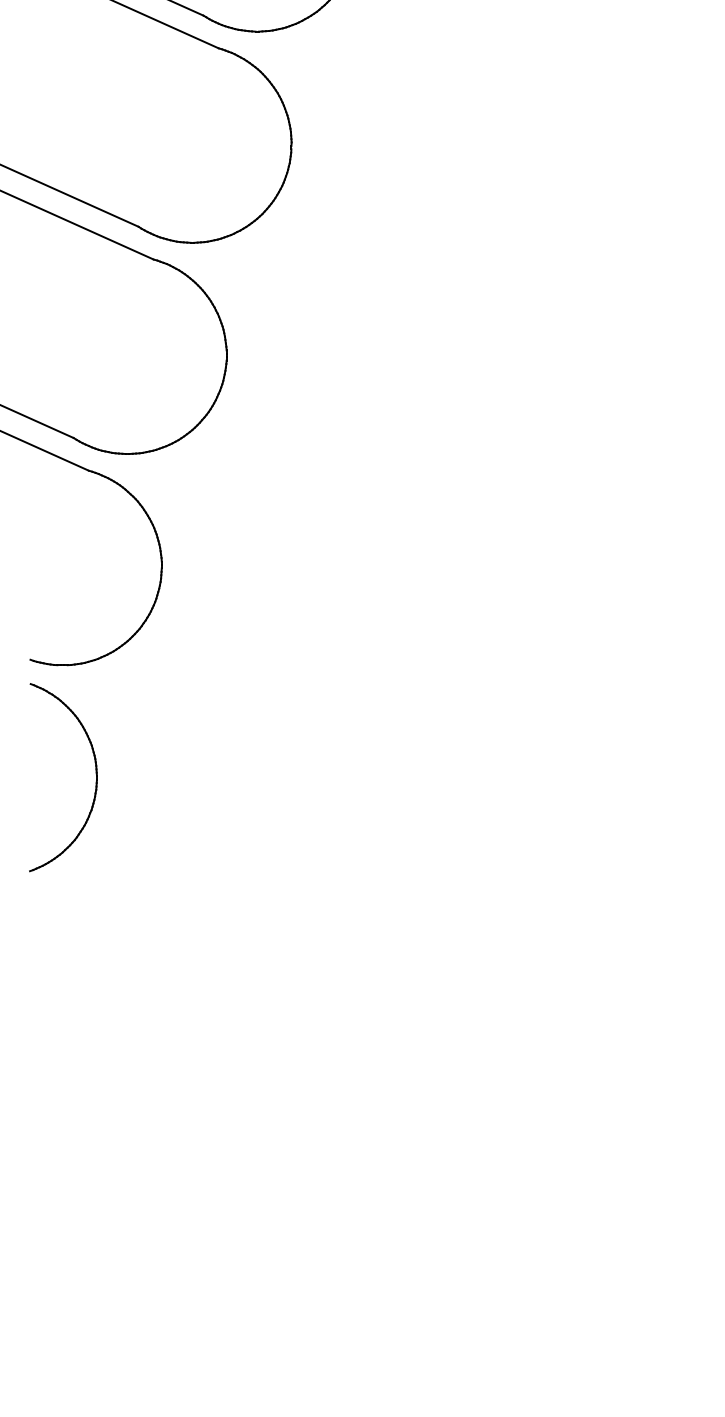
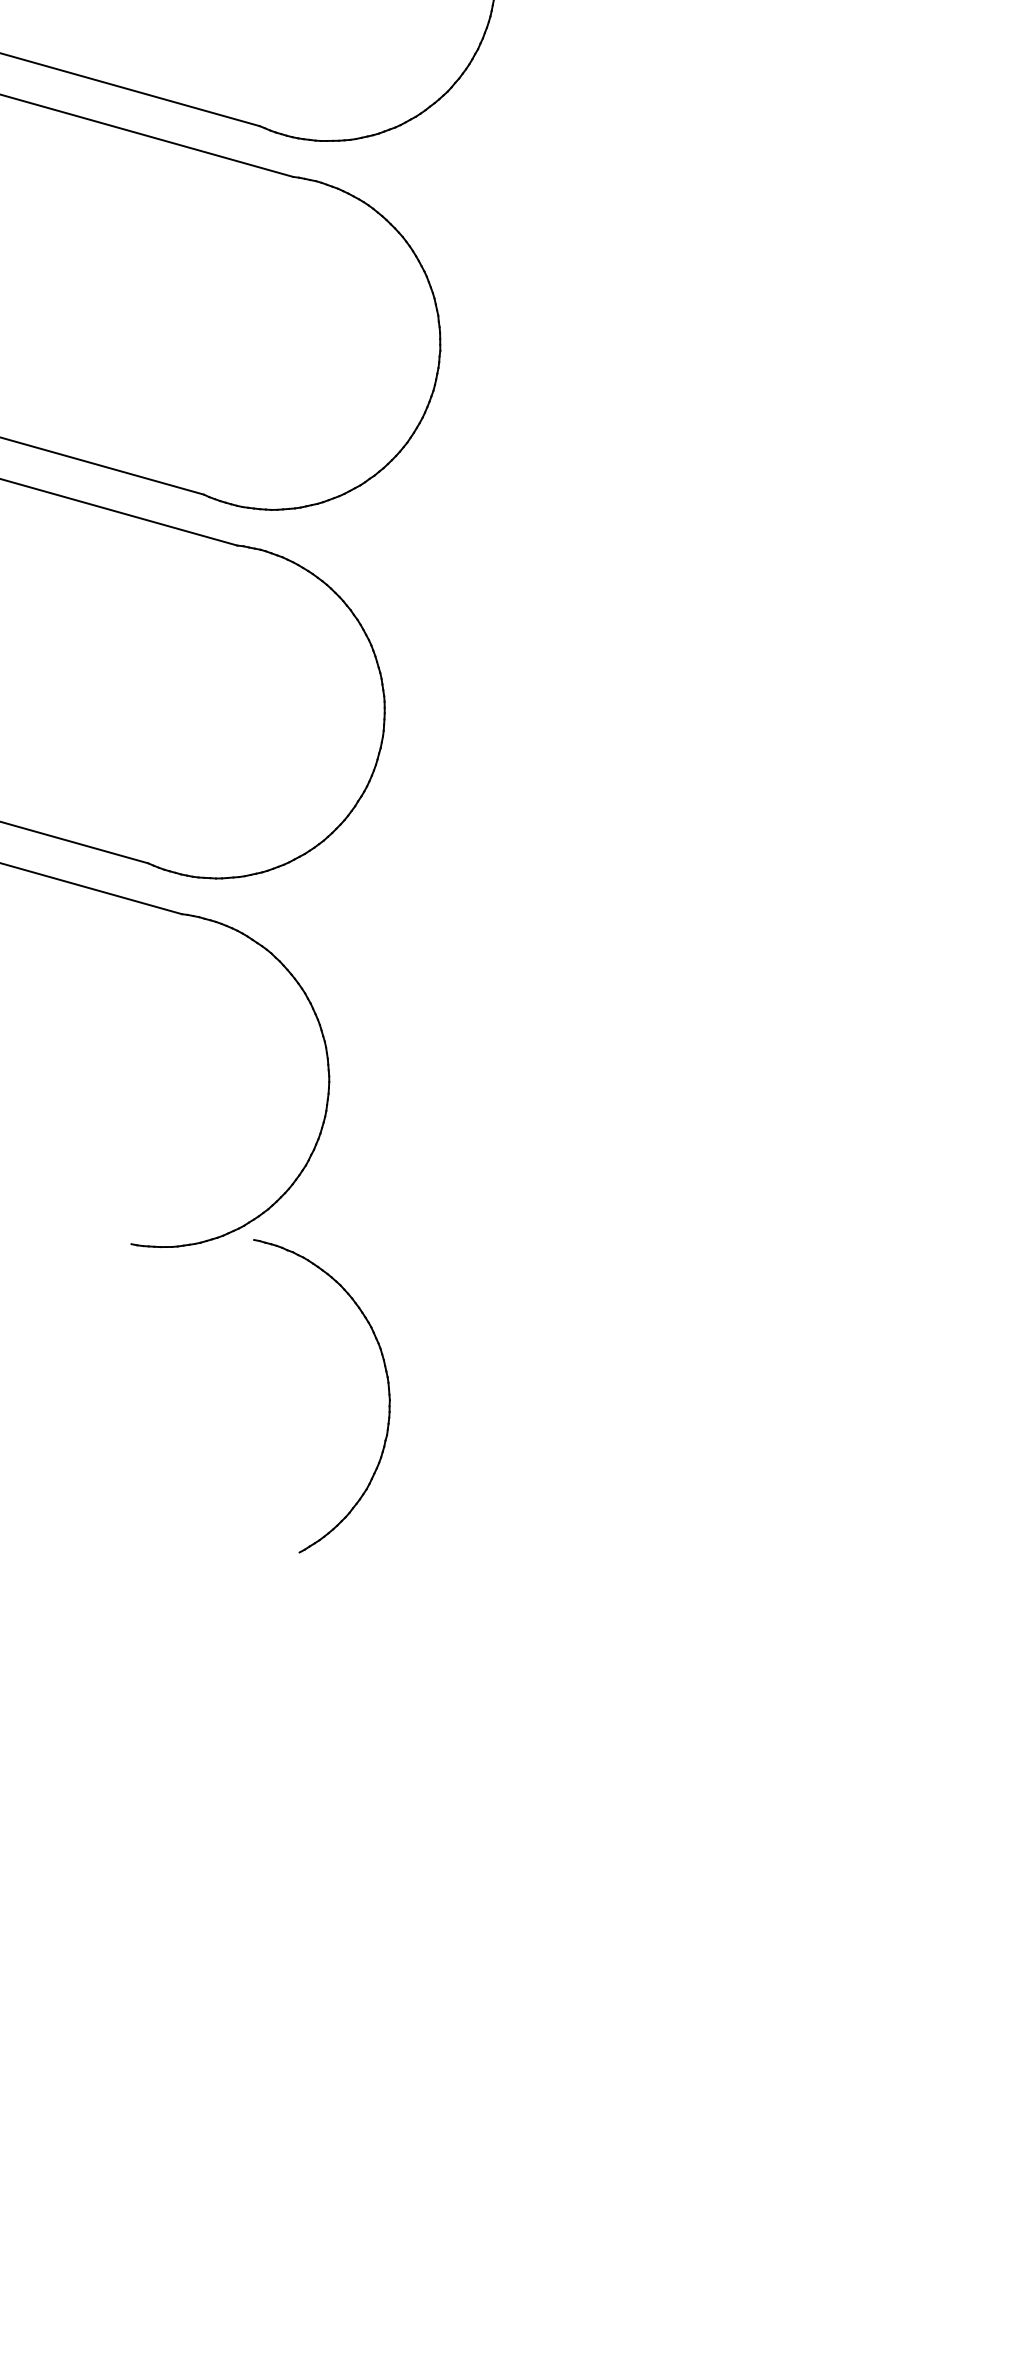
part: (95, 773) -> (384, 1373), moved

